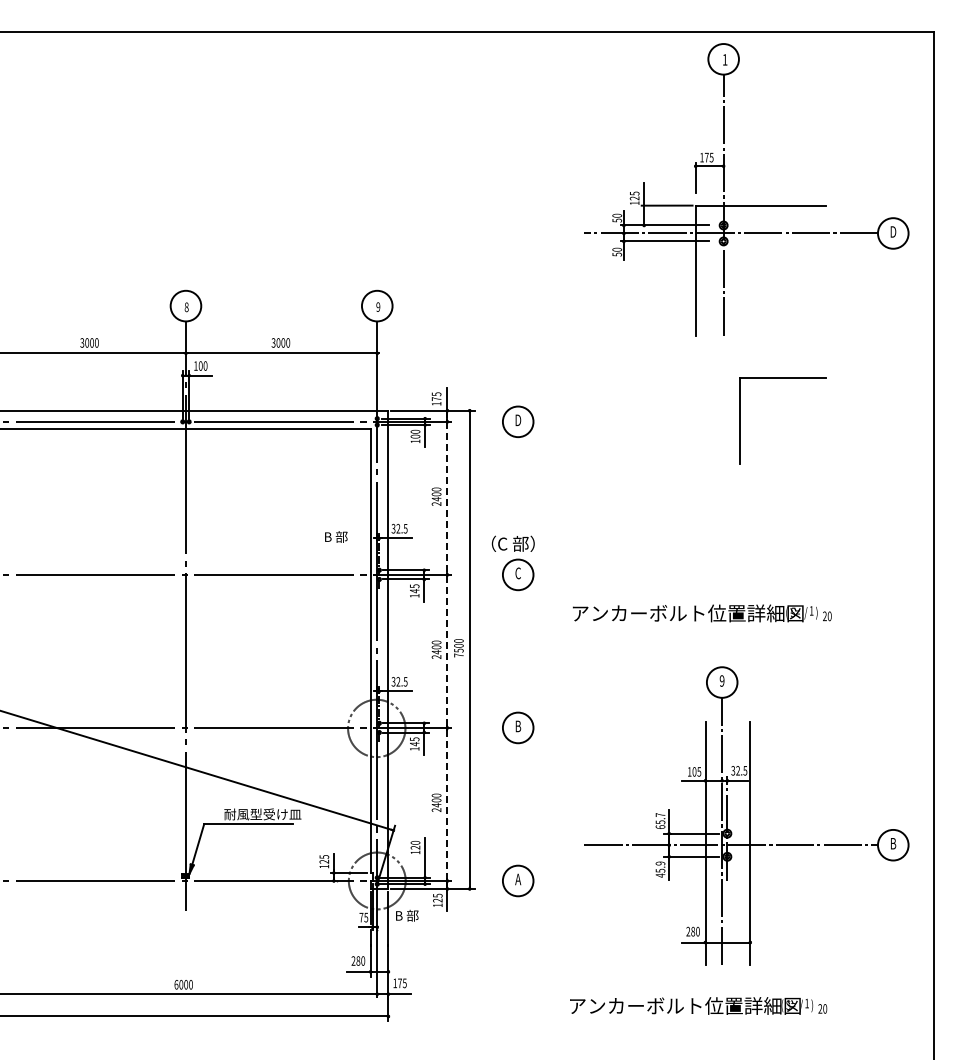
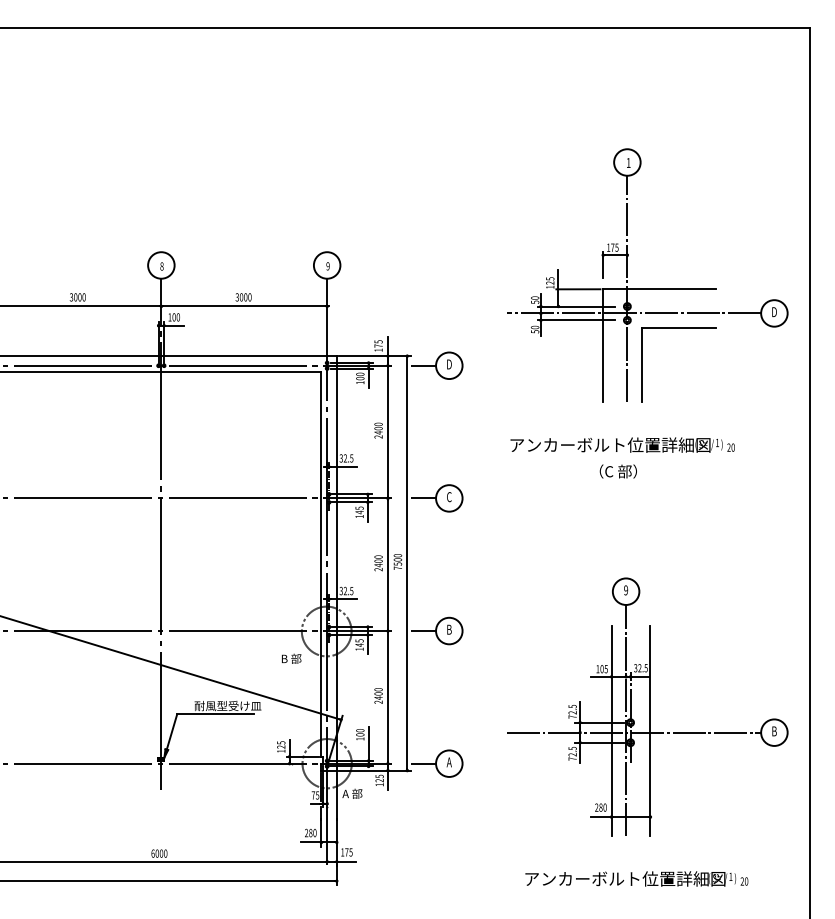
part: (746, 205) -> (647, 289), moved
line: (488, 421) -> (423, 365), added
text: (336, 536) -> (291, 658), moved
text: (512, 543) -> (617, 471), moved
line: (488, 574) -> (423, 498), added
text: (701, 613) -> (622, 445), moved
line: (447, 650) -> (388, 563), dashed -> solid
line: (488, 727) -> (423, 630), added
text: (660, 821) -> (572, 712), 65.7 -> 72.5
text: (415, 847) -> (360, 734), 120 -> 100
text: (660, 869) -> (572, 753), 45.9 -> 72.5
line: (488, 880) -> (423, 763), added
text: (406, 915) -> (352, 793), B 部 -> A 部
text: (698, 1005) -> (636, 878), moved

